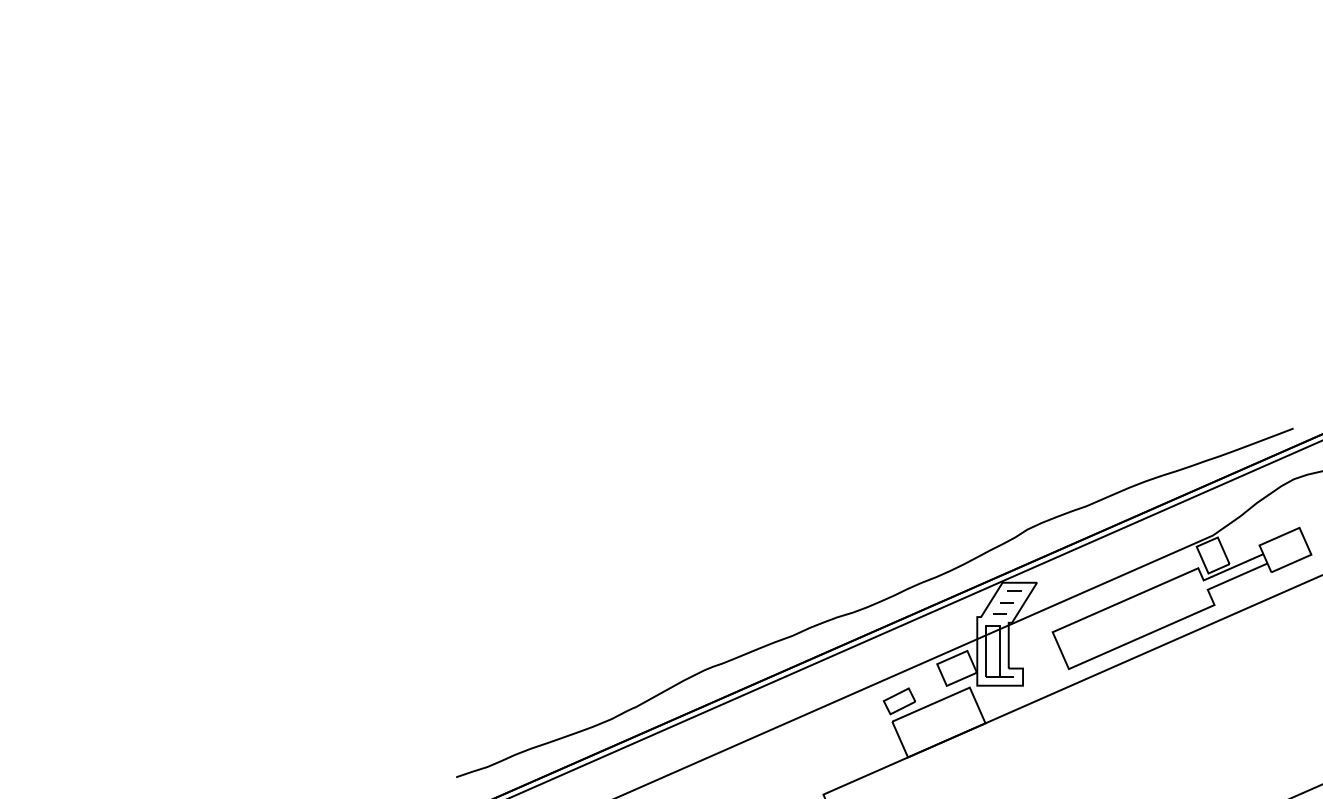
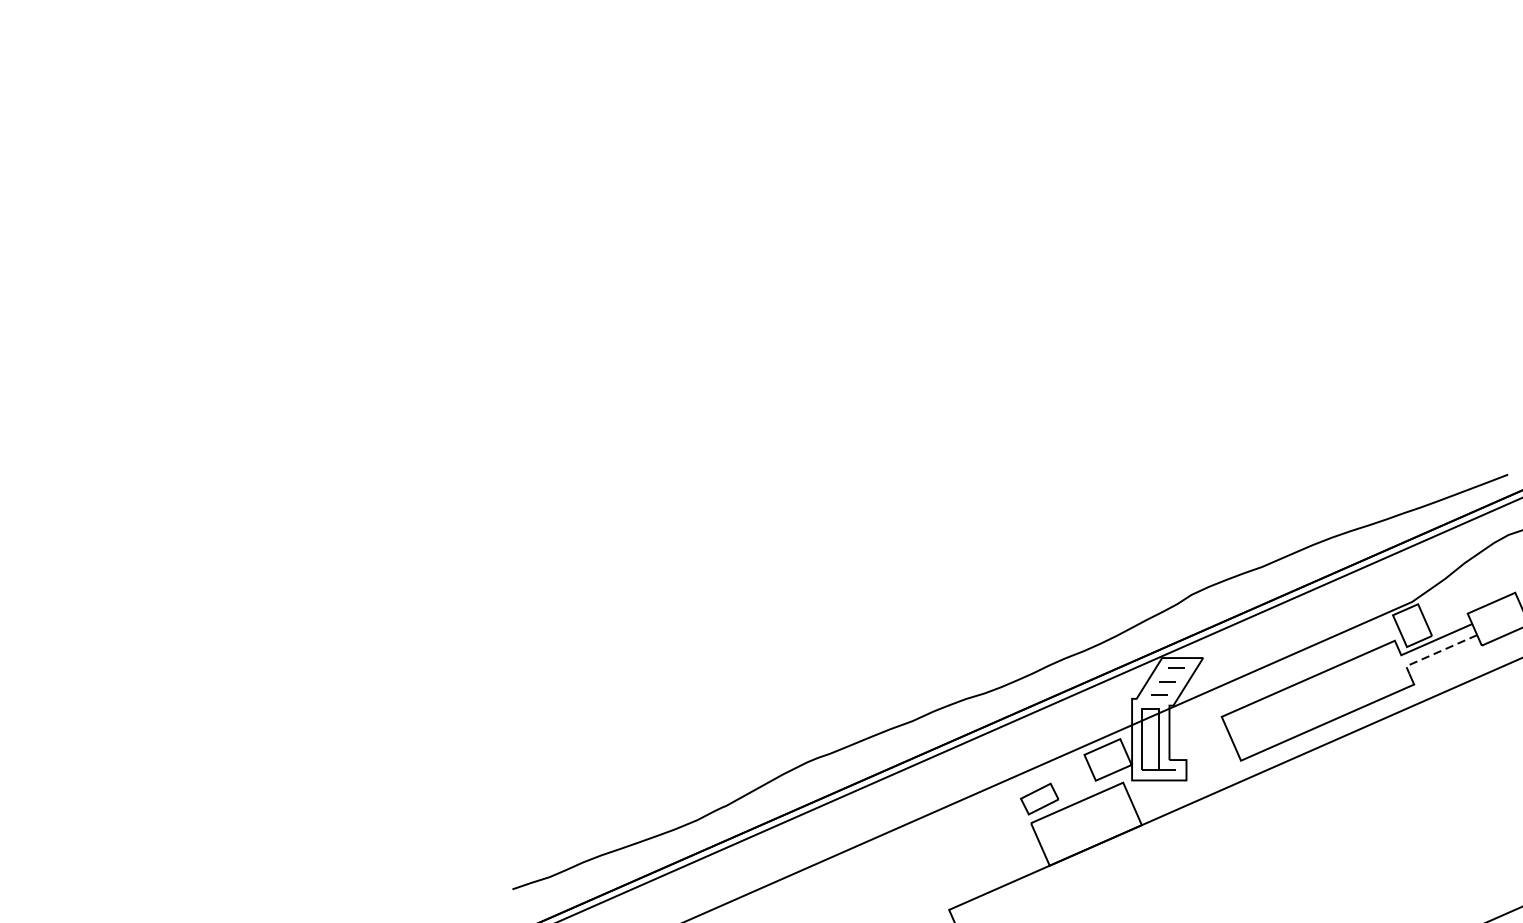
line: (1234, 578) -> (1437, 652), solid -> dashed

